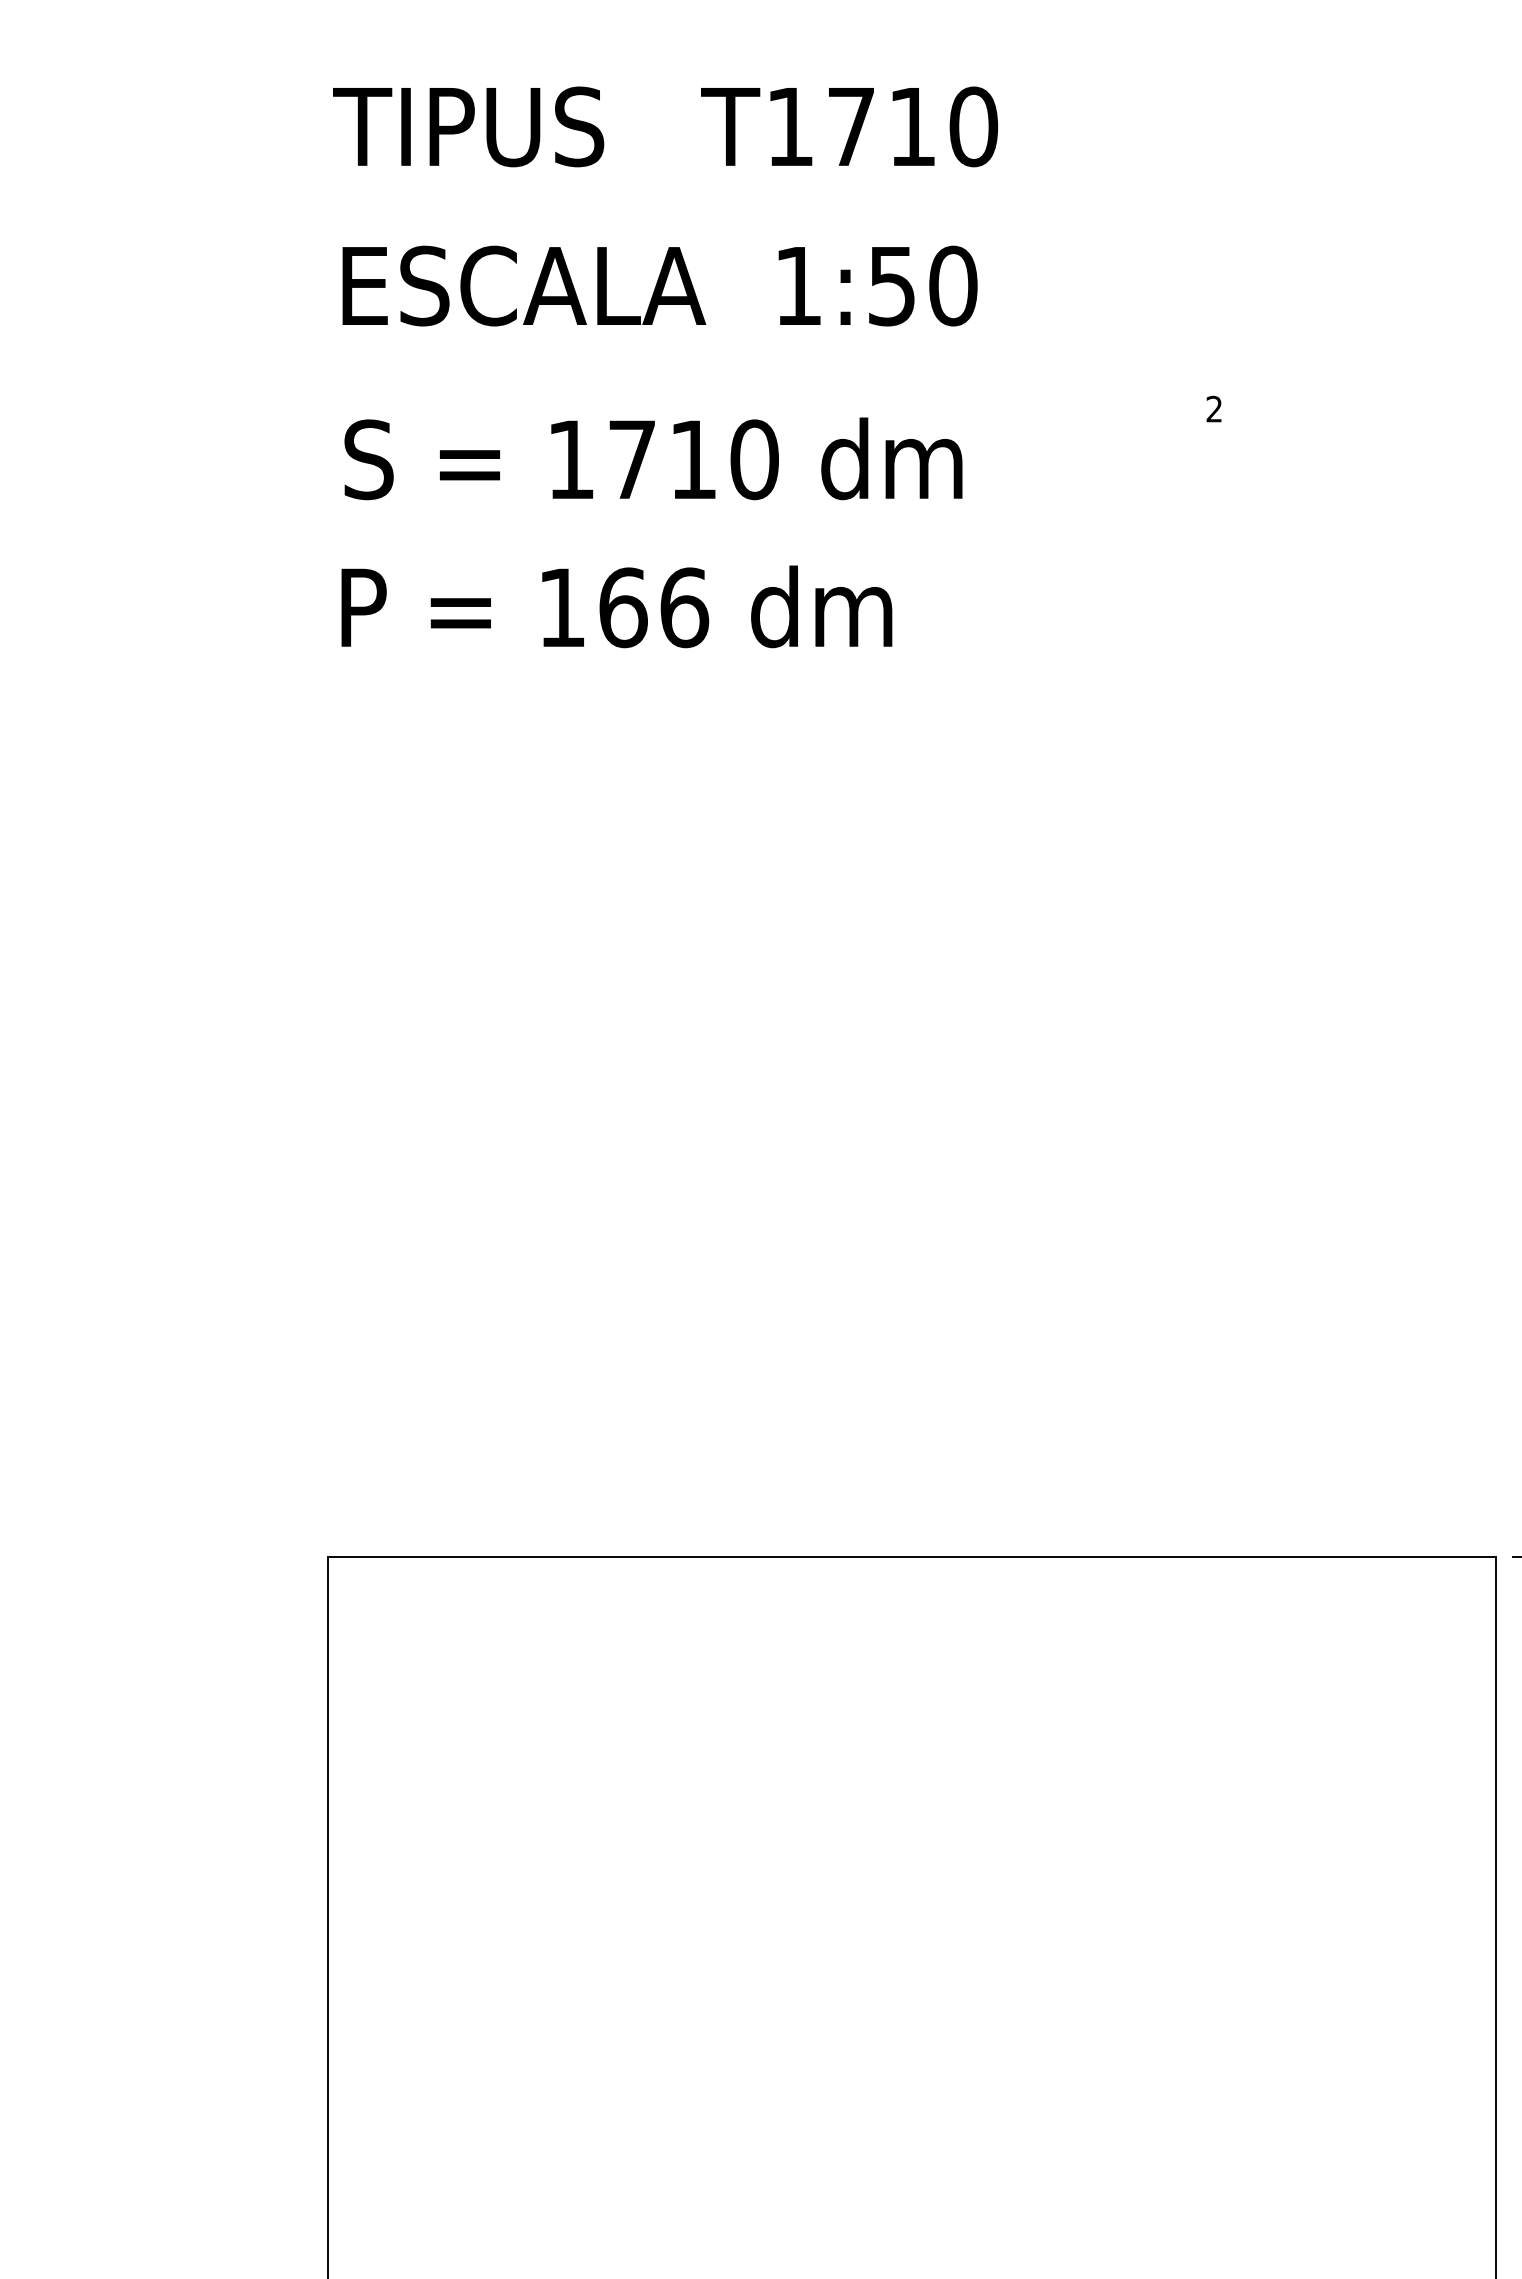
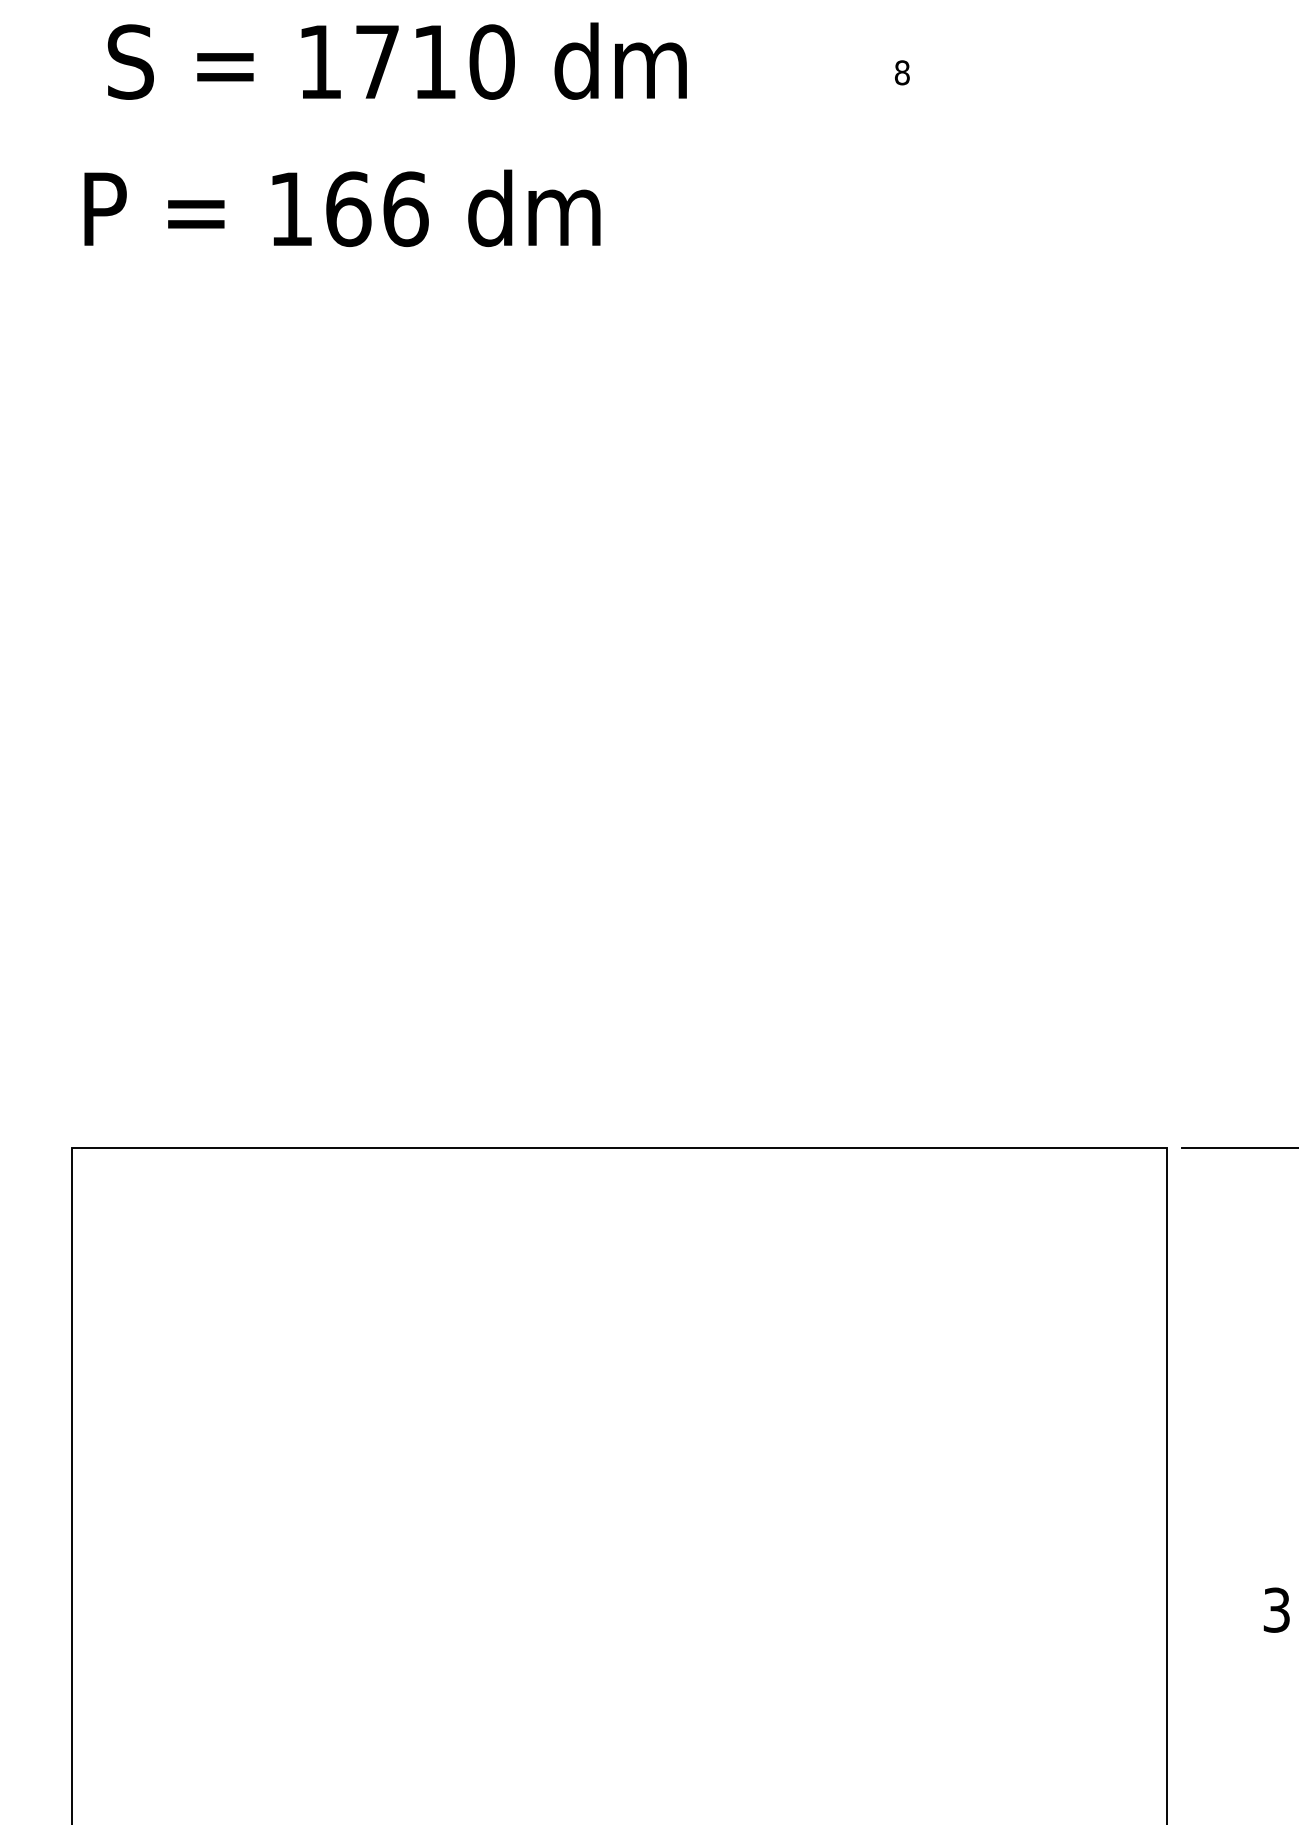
text: (1214, 408) -> (902, 72), 2 -> 8
text: (653, 458) -> (397, 60), moved
text: (616, 606) -> (342, 208), moved

